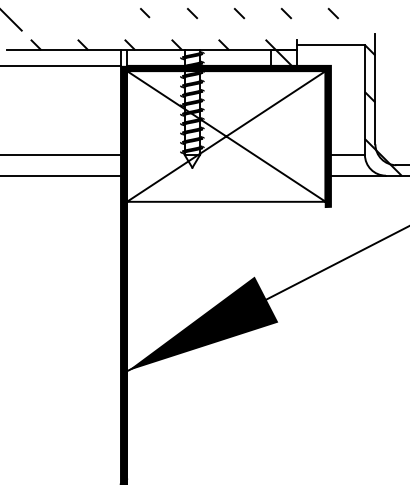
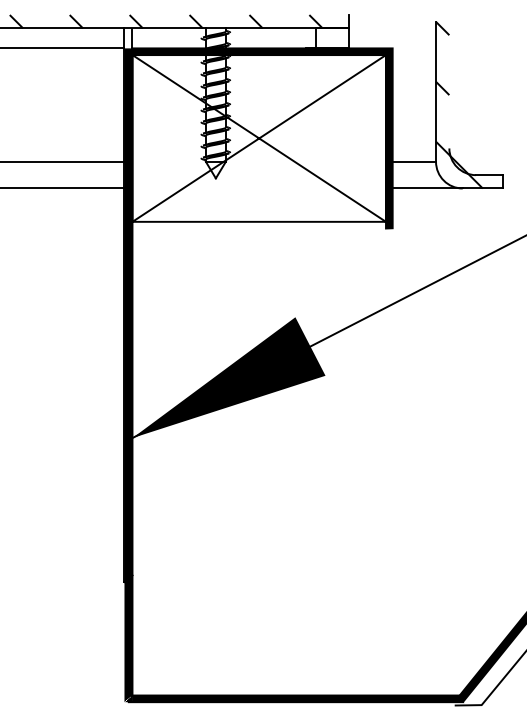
line: (330, 44) -> (392, 21), removed
hatch: (283, 58) -> (332, 38), removed
line: (375, 89) -> (449, 78), removed

